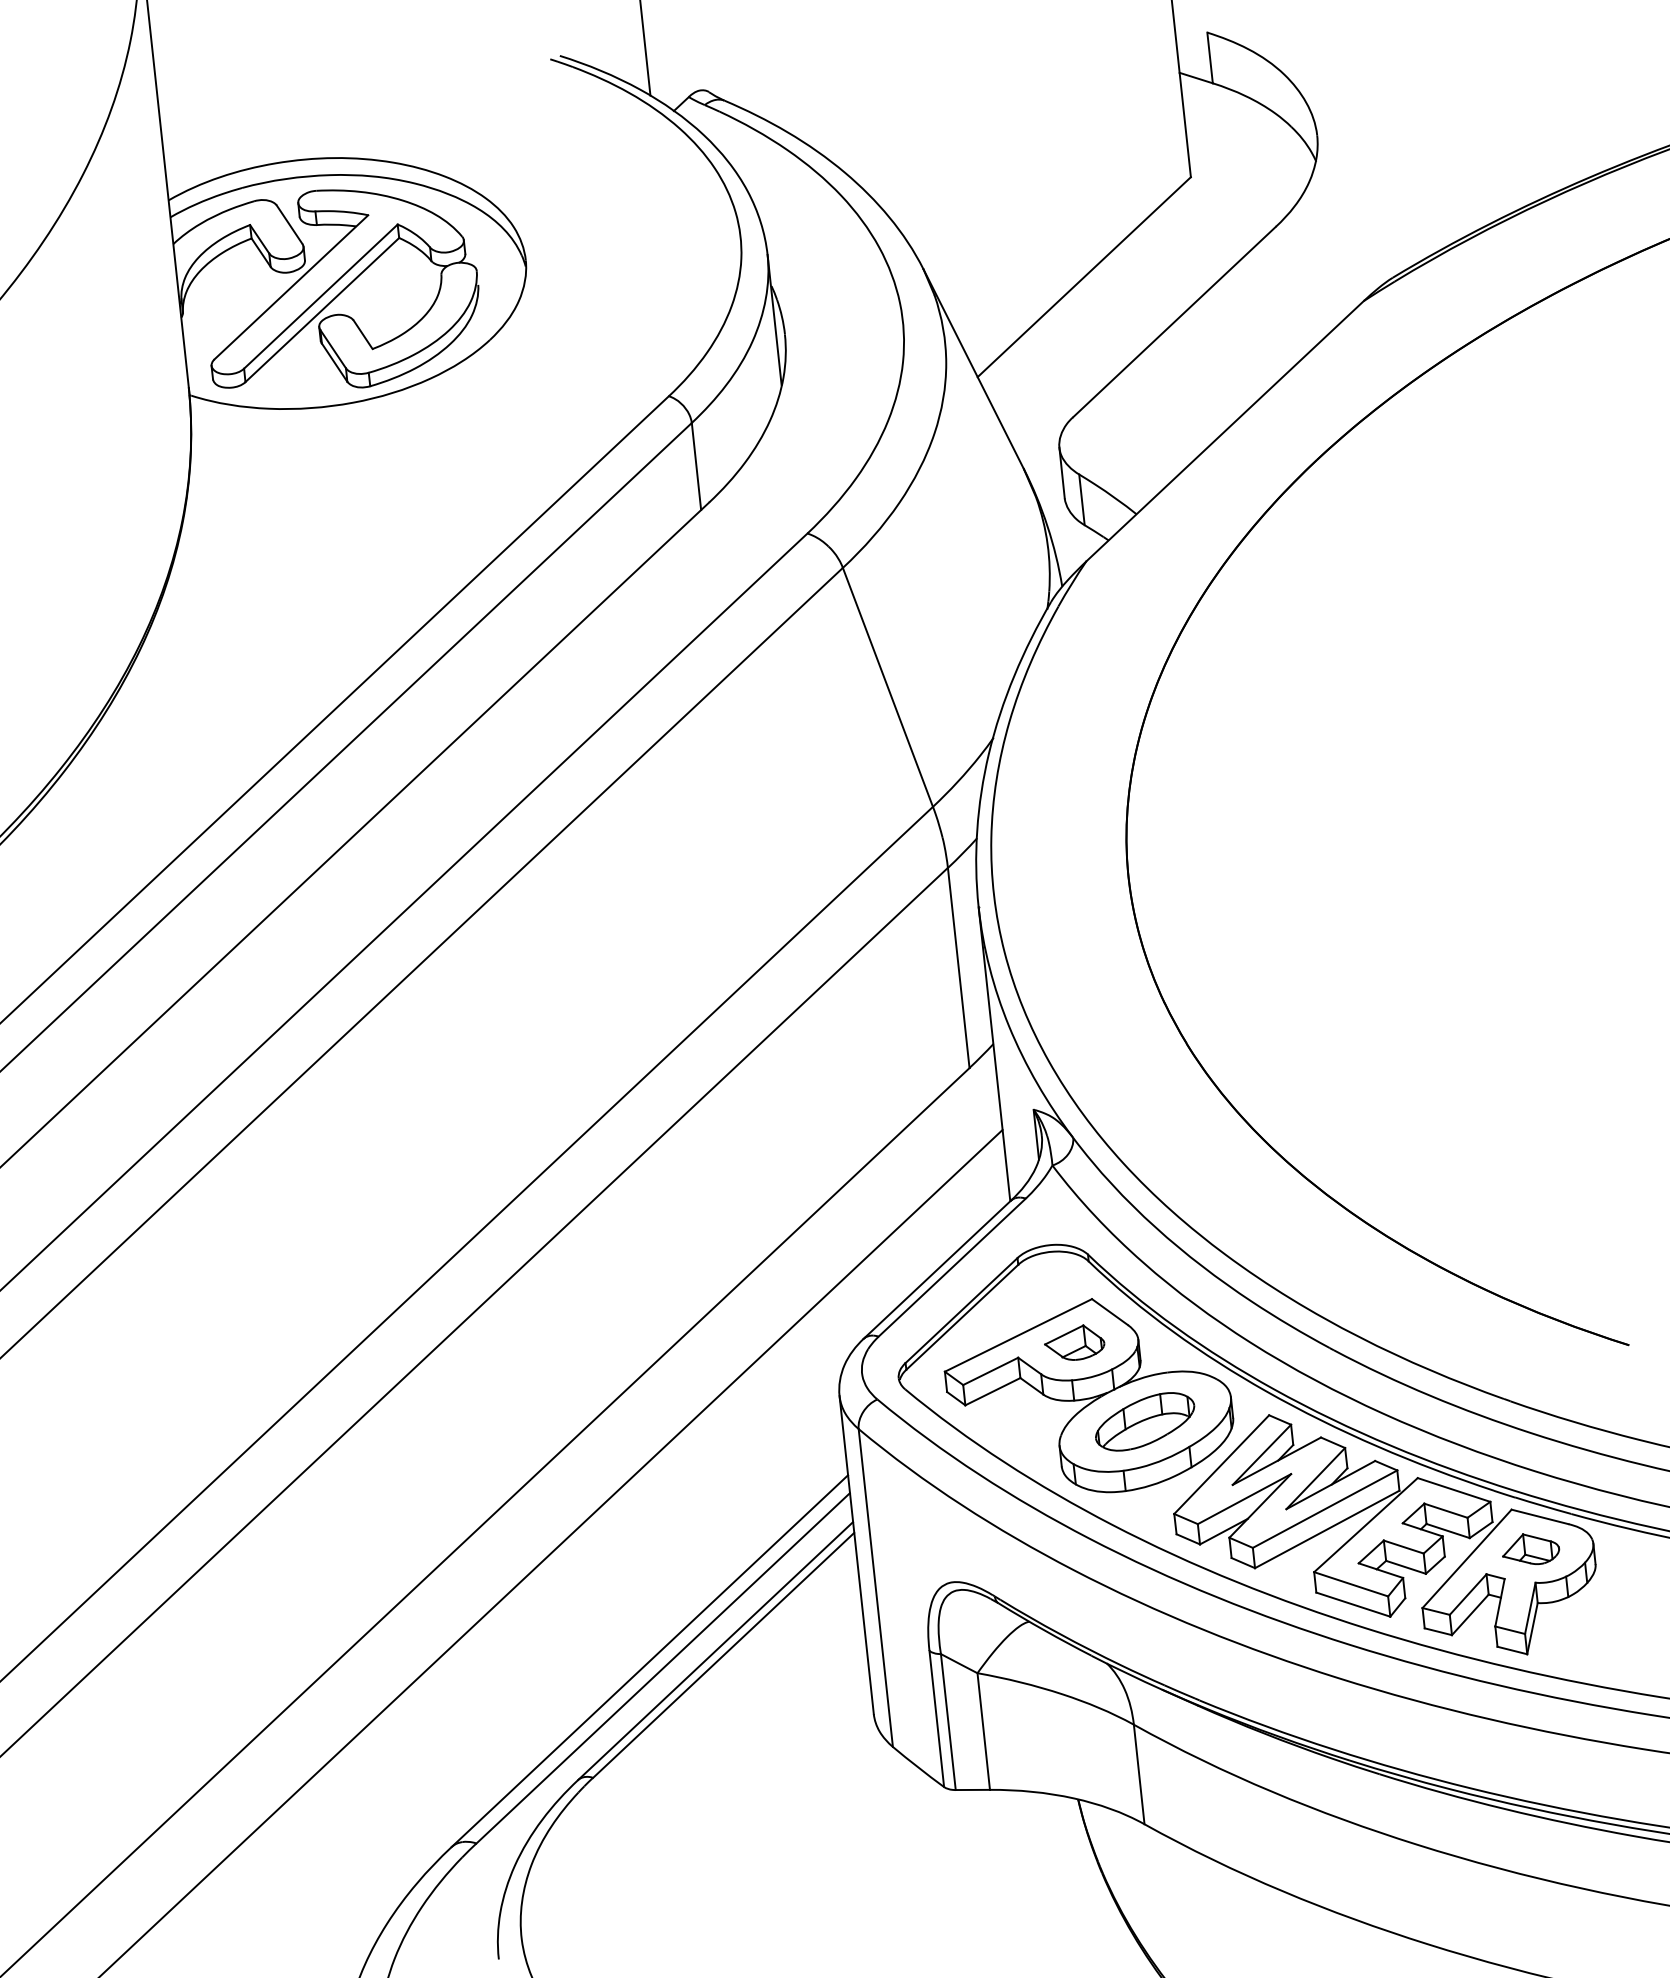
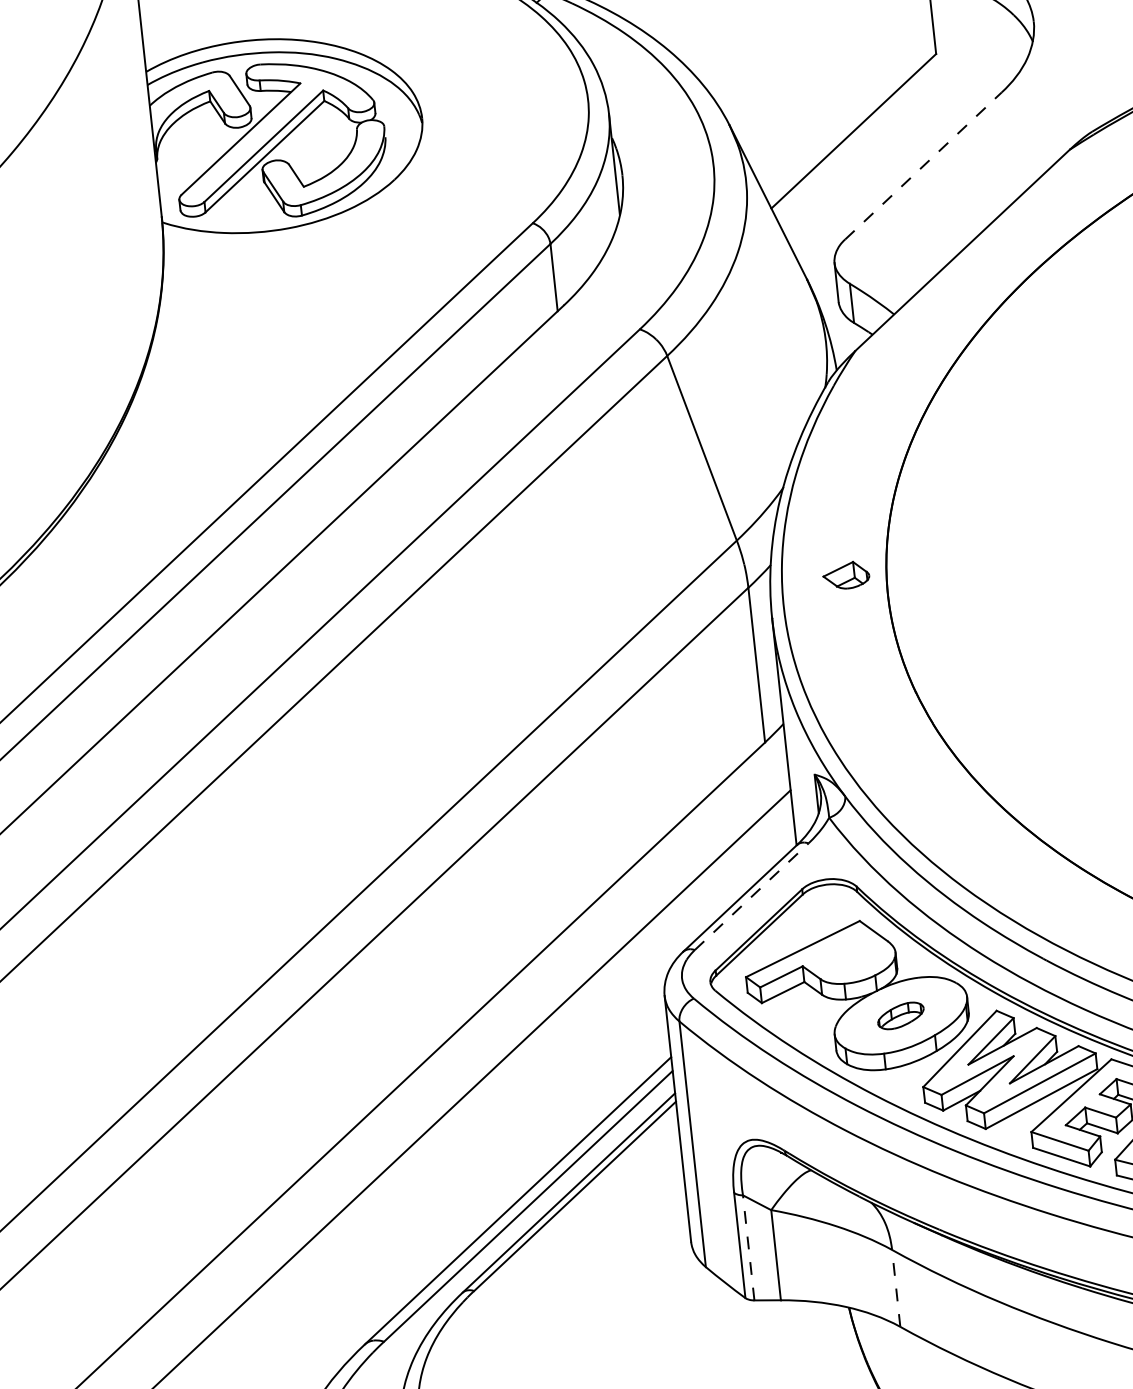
line: (1174, 322) -> (923, 166), solid -> dashed
line: (952, 1267) -> (751, 896), solid -> dashed
part: (1074, 1342) -> (846, 575), moved
part: (1145, 1421) -> (901, 1015), size x0.6
line: (948, 1721) -> (748, 1247), solid -> dashed
line: (1139, 1774) -> (896, 1288), solid -> dashed

